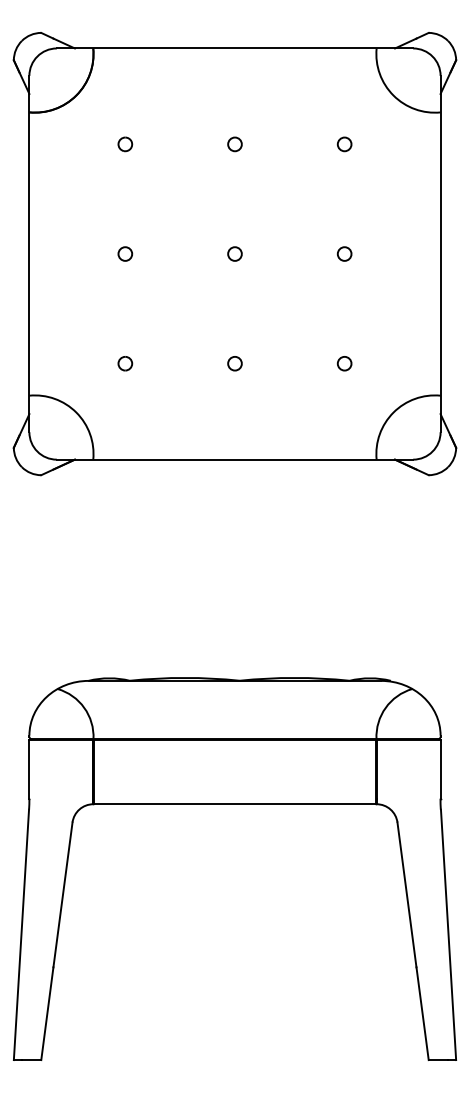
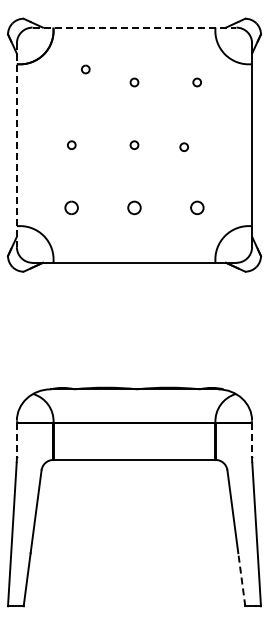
line: (235, 48) -> (134, 27), solid -> dashed
part: (124, 144) -> (85, 69), moved
circle: (343, 252) -> (183, 146), moved
line: (28, 254) -> (16, 145), solid -> dashed
part: (124, 362) -> (71, 207), size x1.6
circle: (235, 362) -> (134, 207), size x1.6
circle: (343, 362) -> (196, 207), size x1.6
line: (28, 770) -> (16, 440), solid -> dashed
line: (441, 770) -> (252, 440), solid -> dashed
line: (422, 1013) -> (241, 579), solid -> dashed

